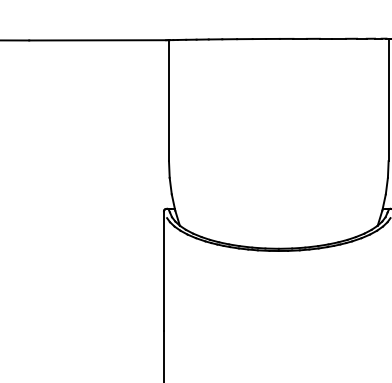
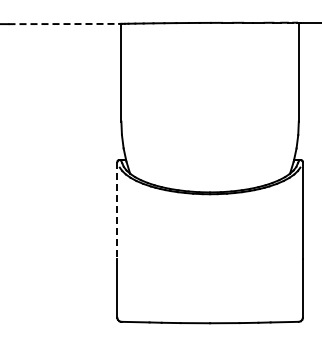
line: (98, 40) -> (64, 24), solid -> dashed
line: (164, 272) -> (117, 211), solid -> dashed

